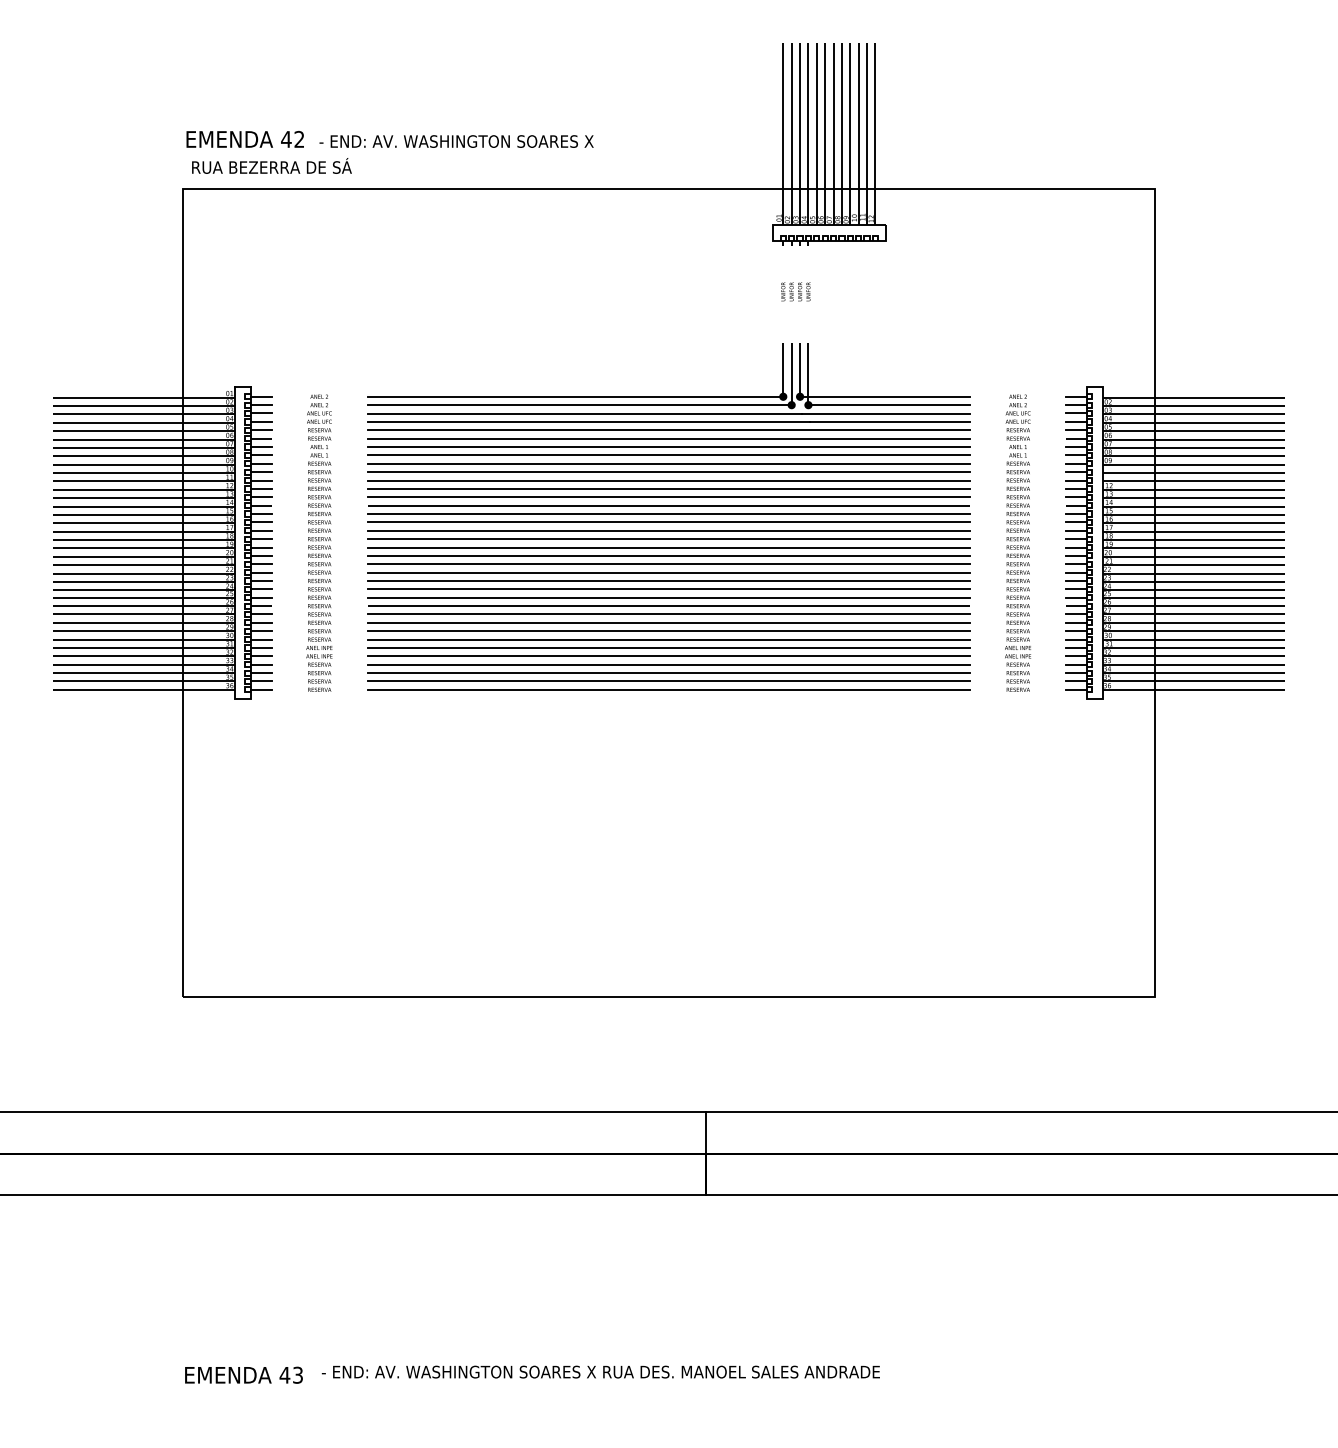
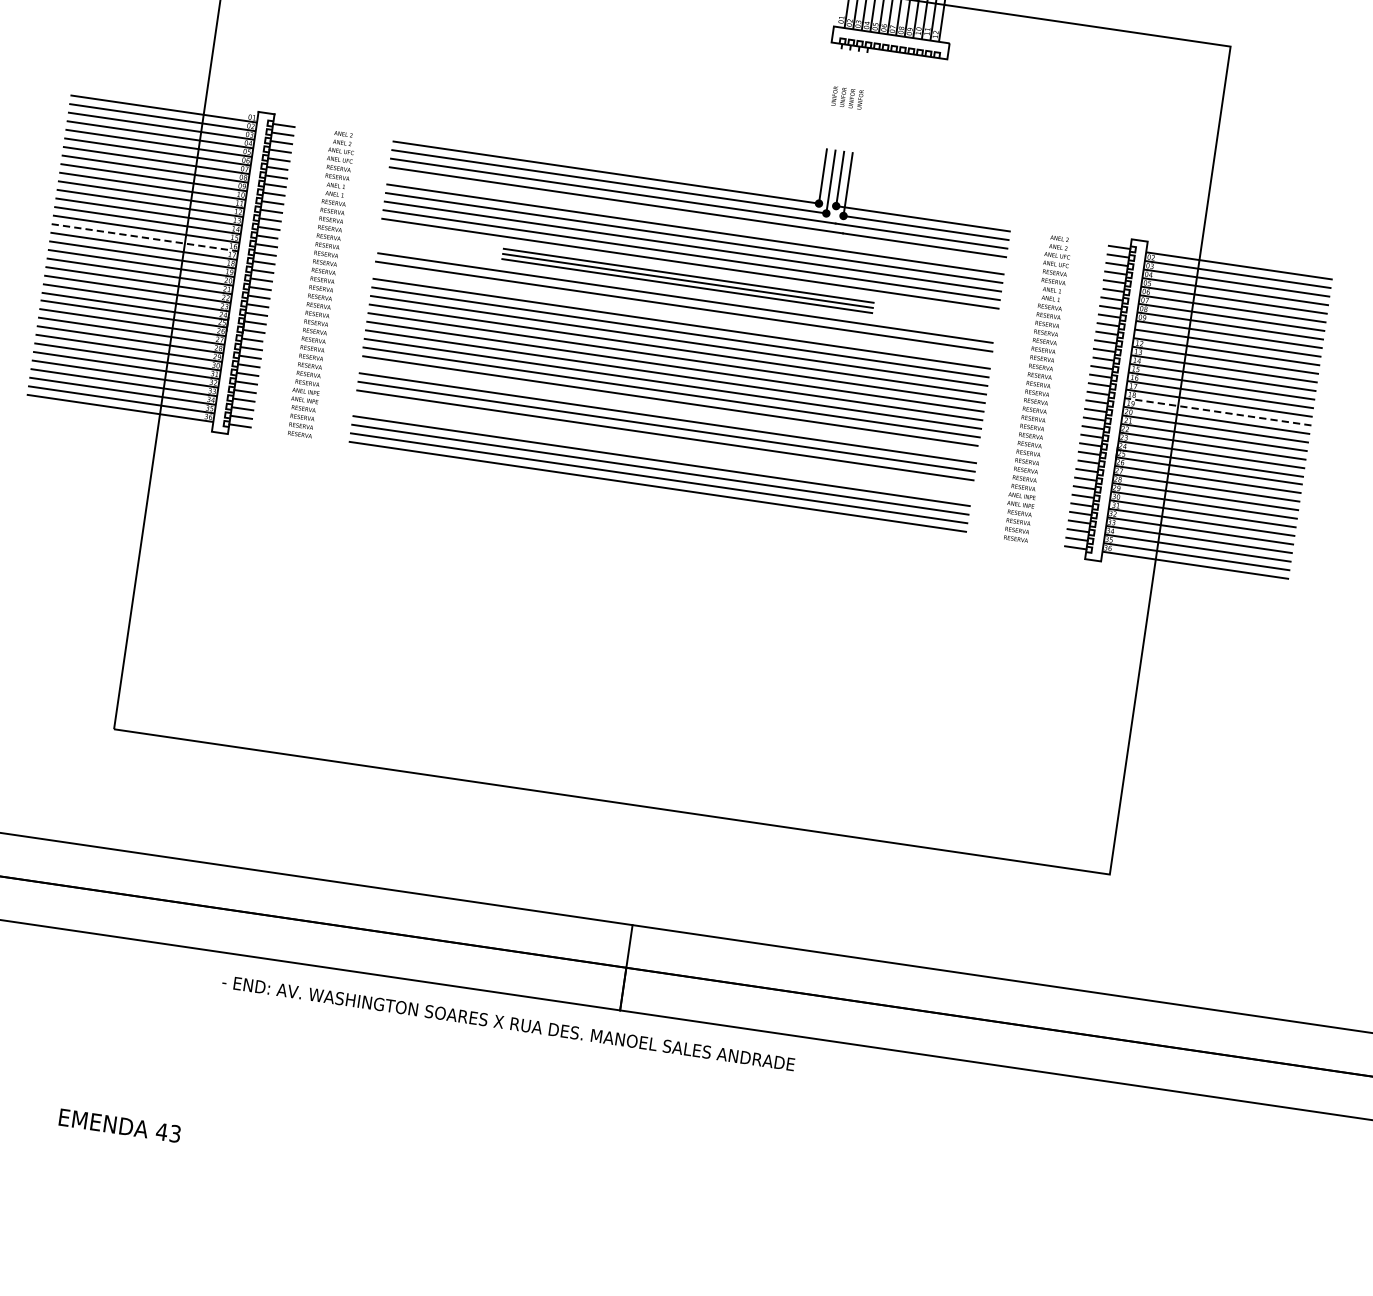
line: (668, 430) -> (696, 221), removed
part: (668, 488) -> (687, 280), size x0.6
line: (668, 522) -> (682, 315), removed
line: (144, 523) -> (145, 237), solid -> dashed
line: (1193, 540) -> (1217, 412), solid -> dashed
line: (668, 614) -> (668, 409), removed
line: (668, 648) -> (663, 444), removed
line: (668, 656) -> (662, 452), removed
text: (600, 1371) -> (508, 1022), moved

